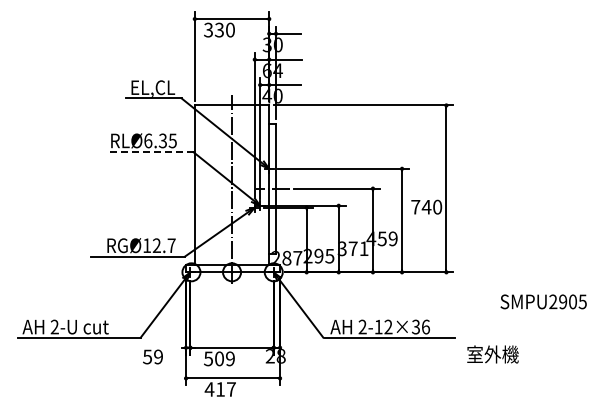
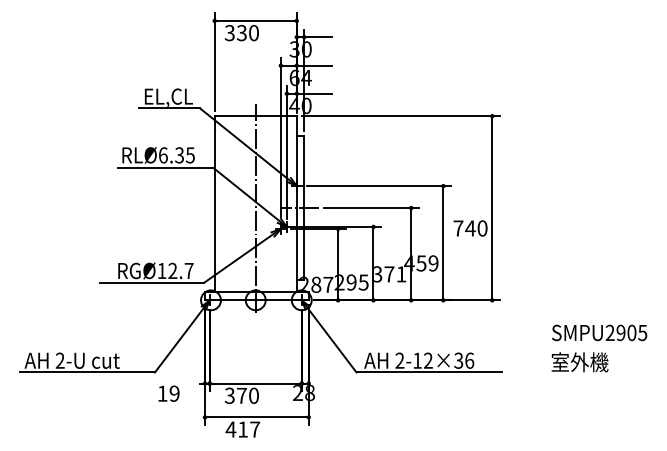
line: (149, 152) -> (164, 168), dashed -> solid
text: (492, 354) -> (579, 362), moved
text: (147, 356) -> (162, 393), 59 -> 19
text: (219, 358) -> (241, 395), 509 -> 370

